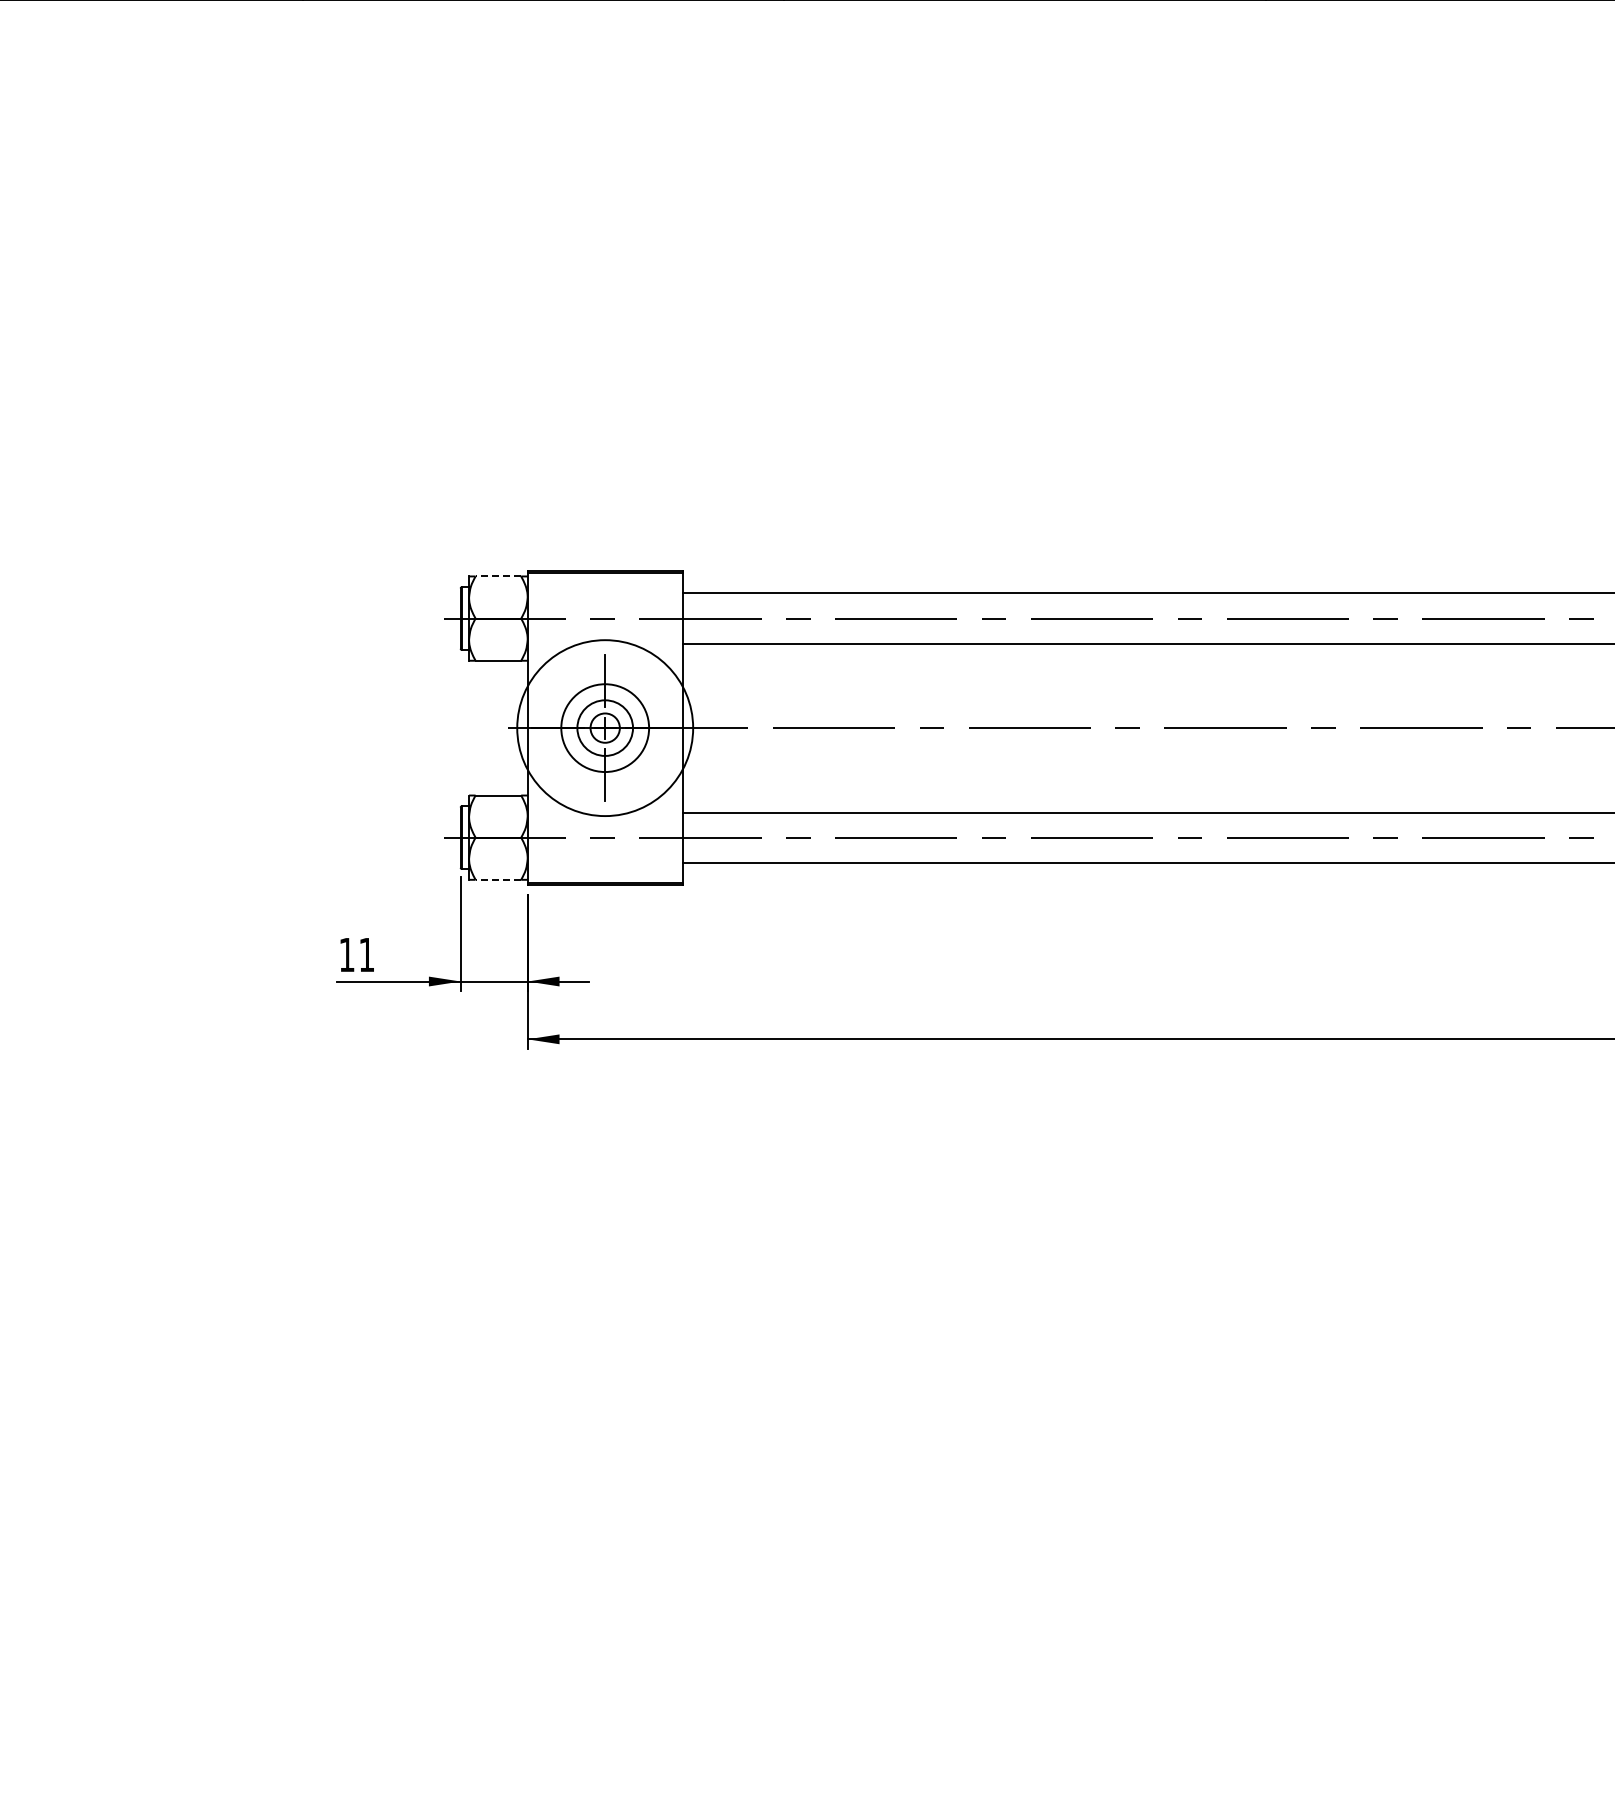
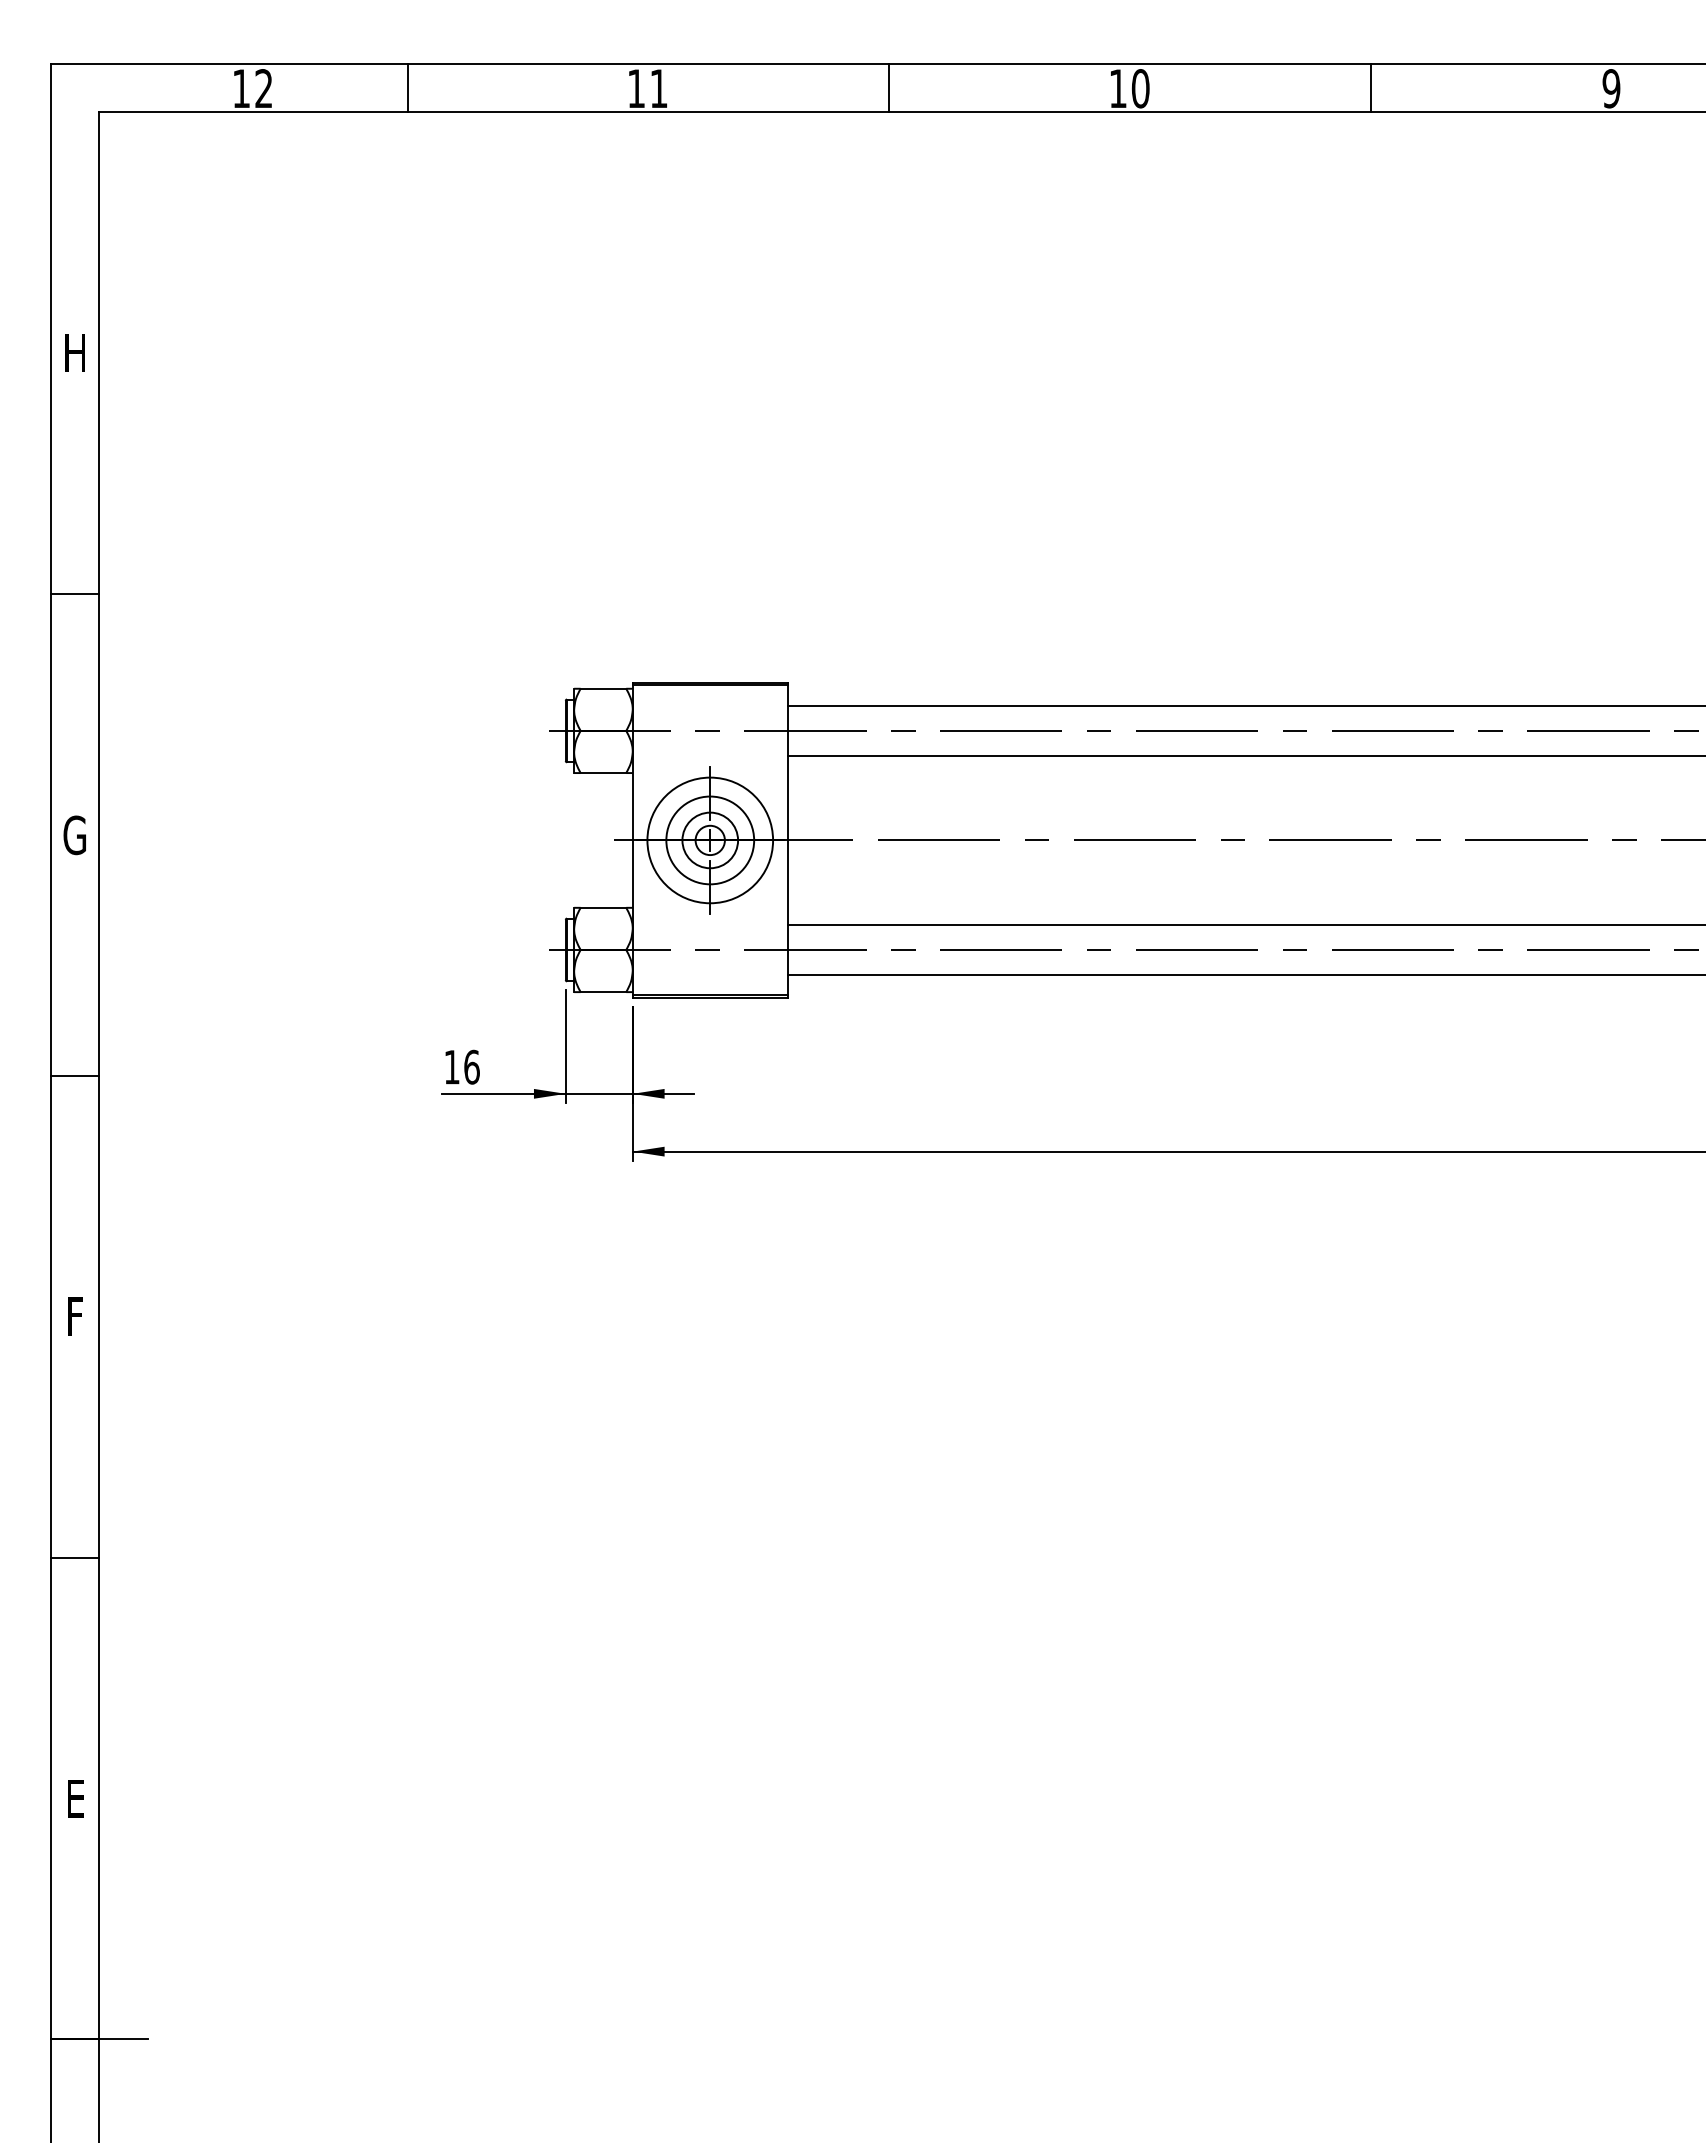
line: (498, 576) -> (603, 688), dashed -> solid
circle: (605, 728) -> (710, 840), size x0.71
line: (498, 880) -> (603, 992), dashed -> solid
text: (366, 954) -> (471, 1066), 11 -> 16

